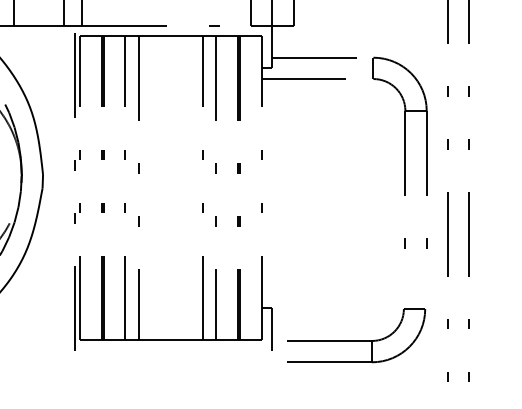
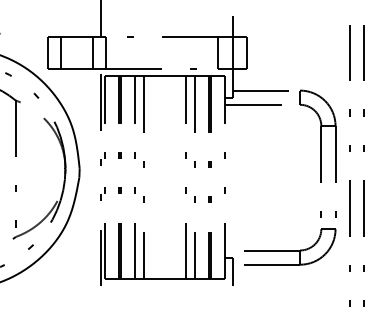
part: (357, 334) -> (290, 246), moved

